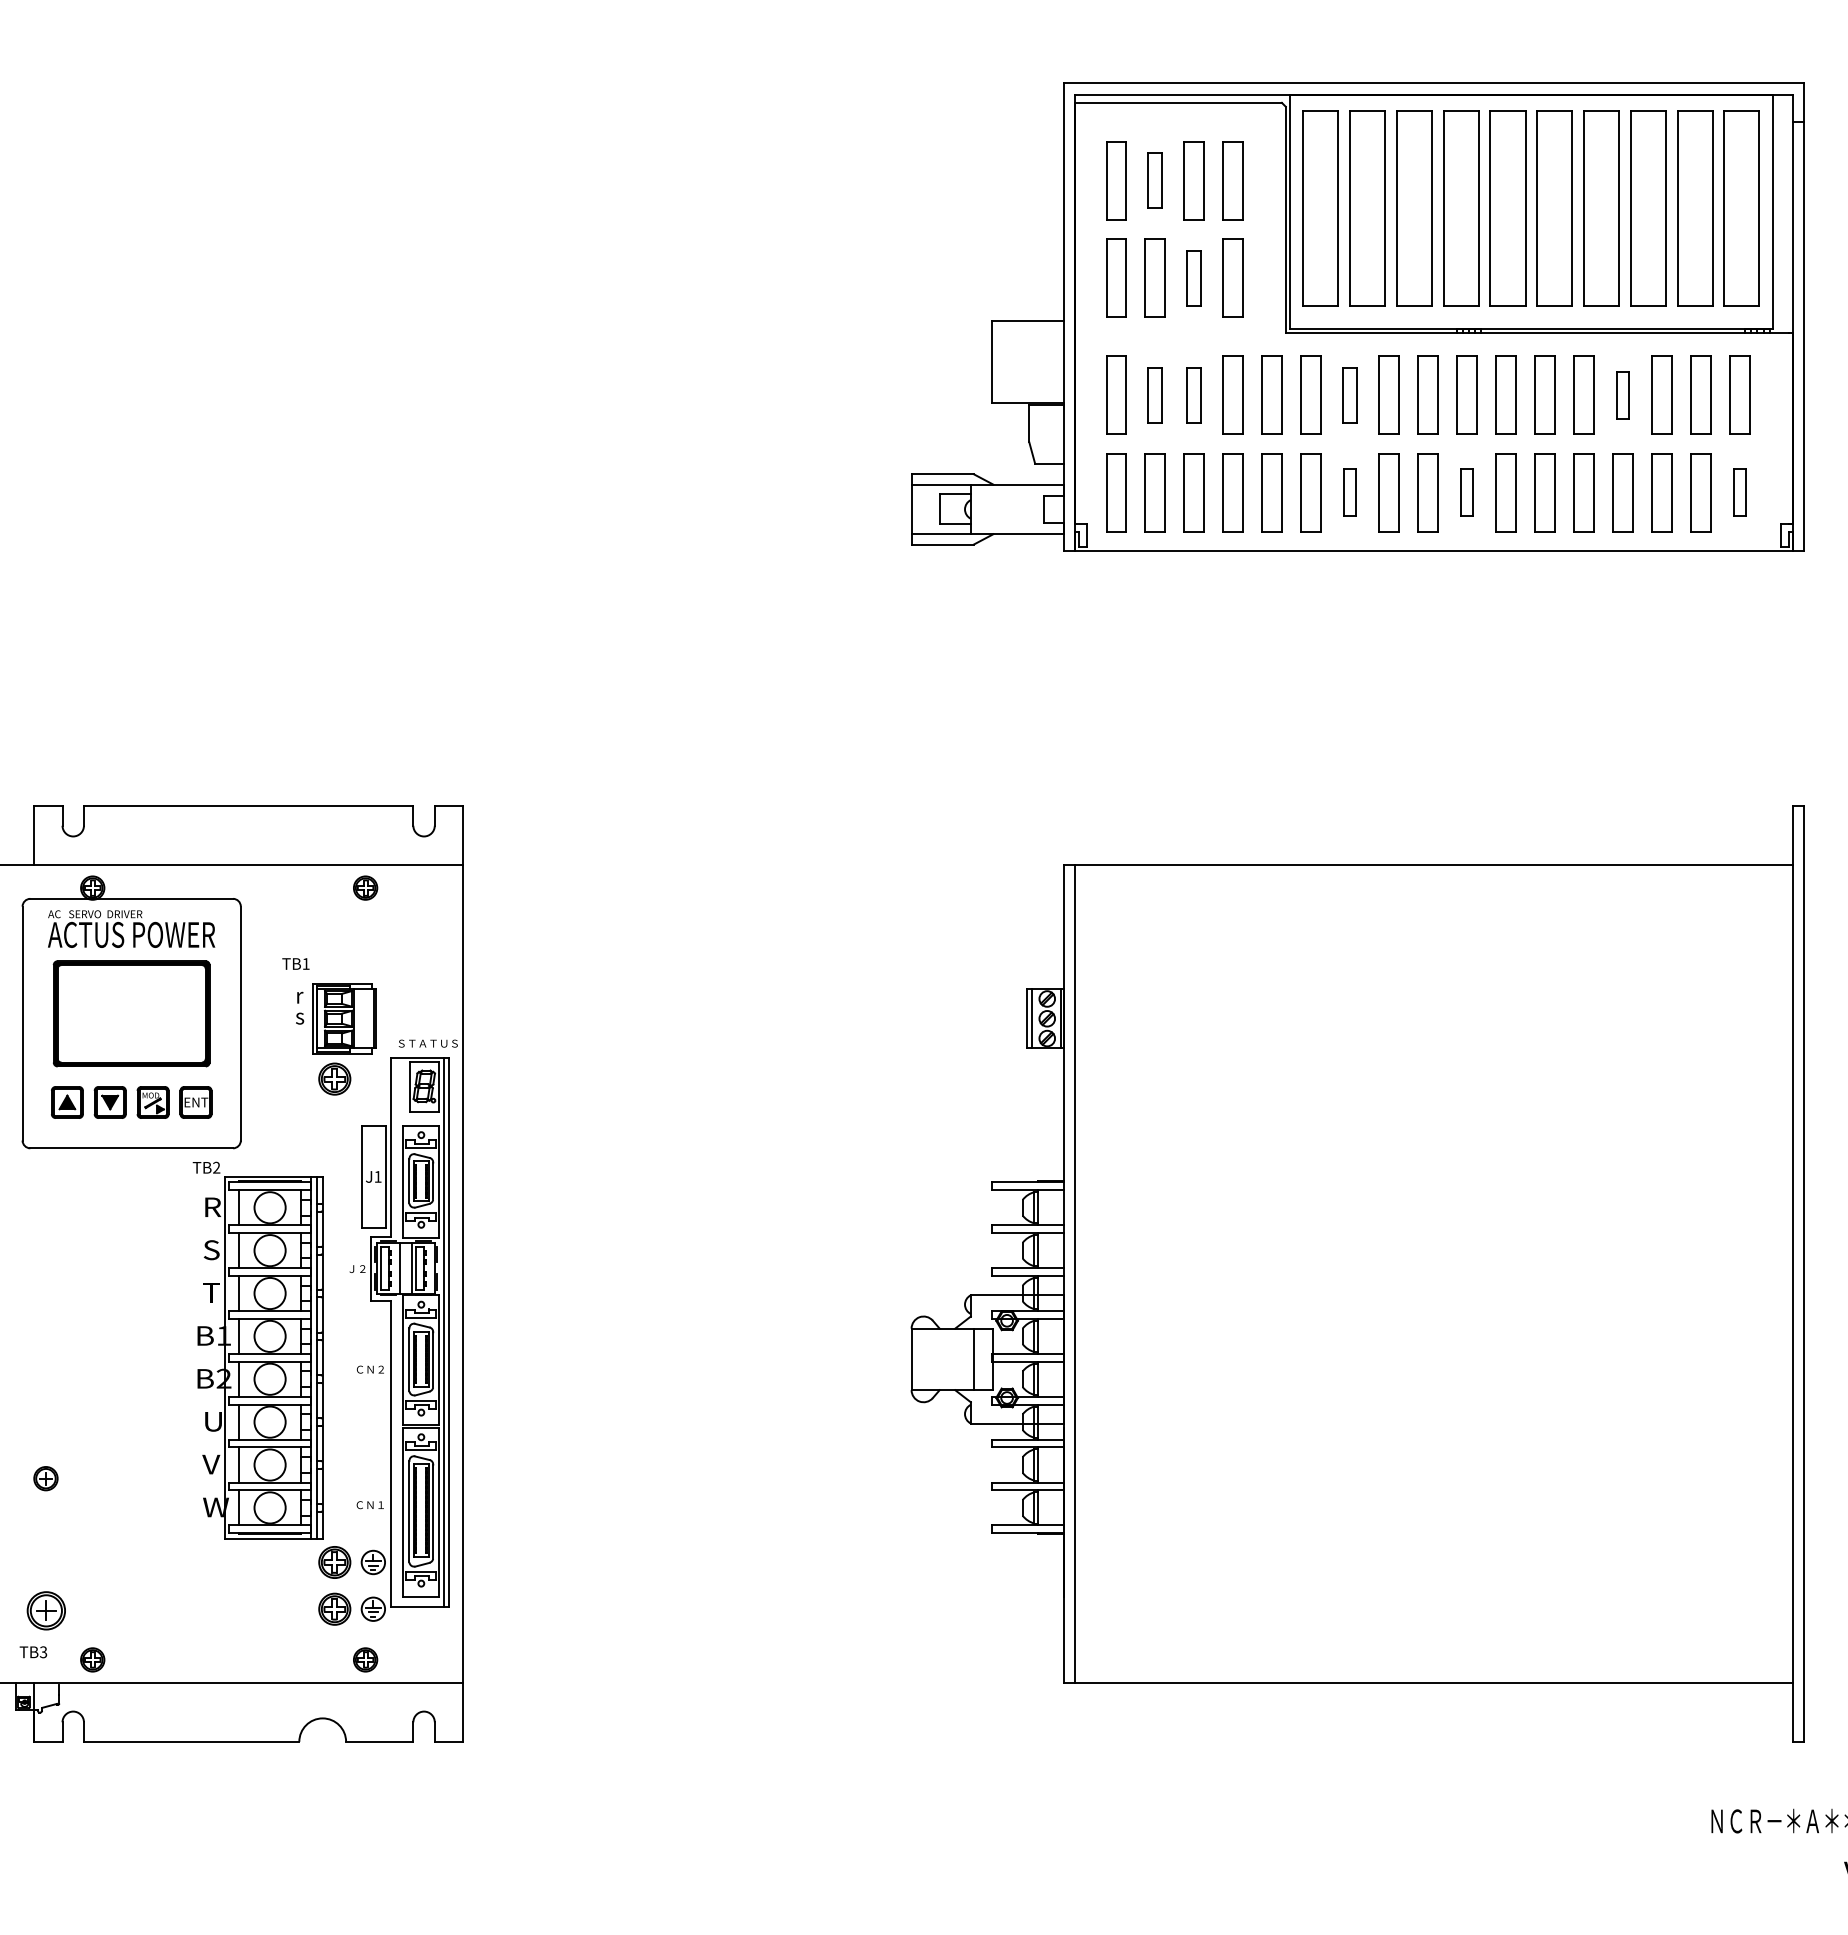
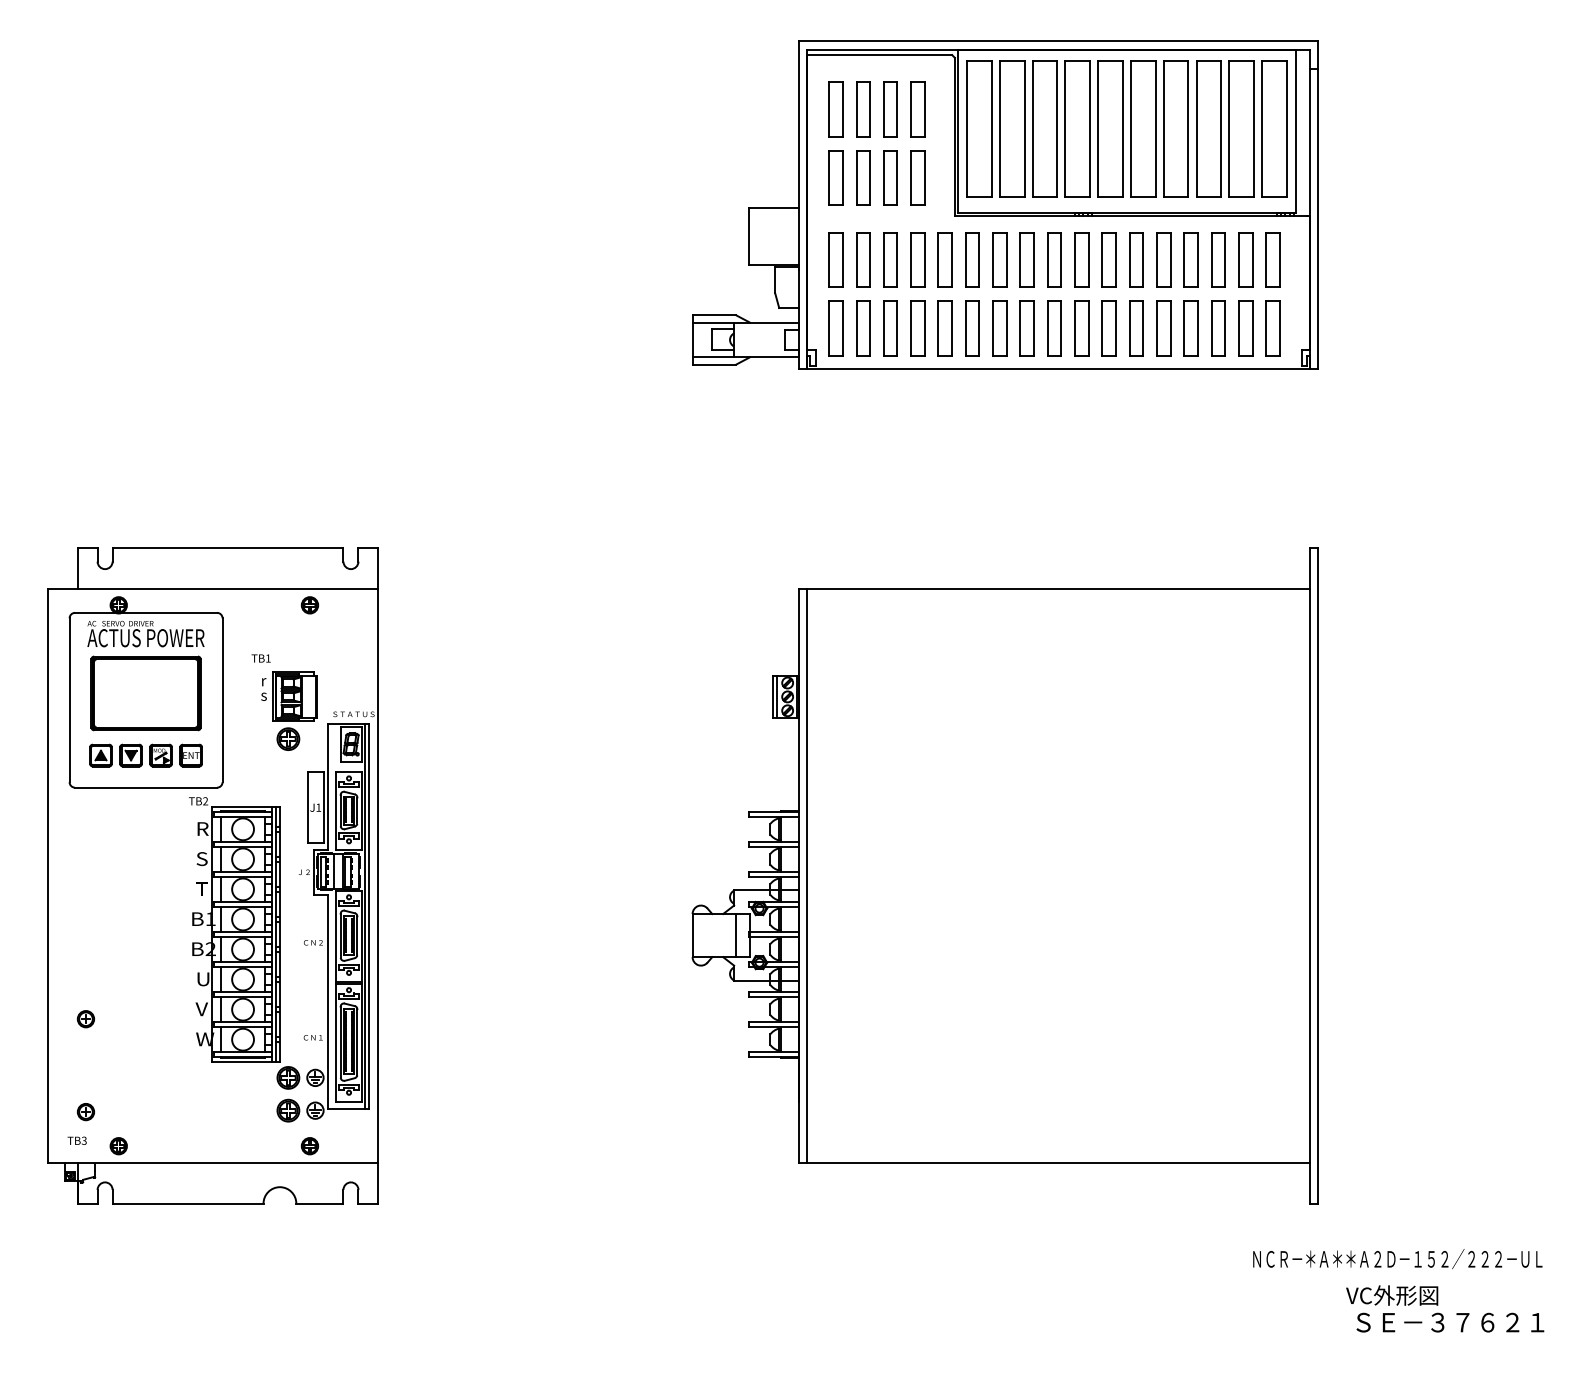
part: (1155, 180) -> (863, 109), size x1.43
part: (1193, 277) -> (890, 177), size x1.43
part: (1155, 394) -> (863, 259), size x1.43
part: (1193, 394) -> (890, 259), size x1.43
part: (1349, 394) -> (999, 259), size x1.43
part: (1622, 394) -> (1190, 259), size x1.67
part: (1349, 493) -> (999, 328), size x1.67
part: (1466, 493) -> (1081, 328), size x1.67
part: (1739, 493) -> (1272, 328), size x1.67
part: (45, 1611) -> (85, 1112), size x0.62

